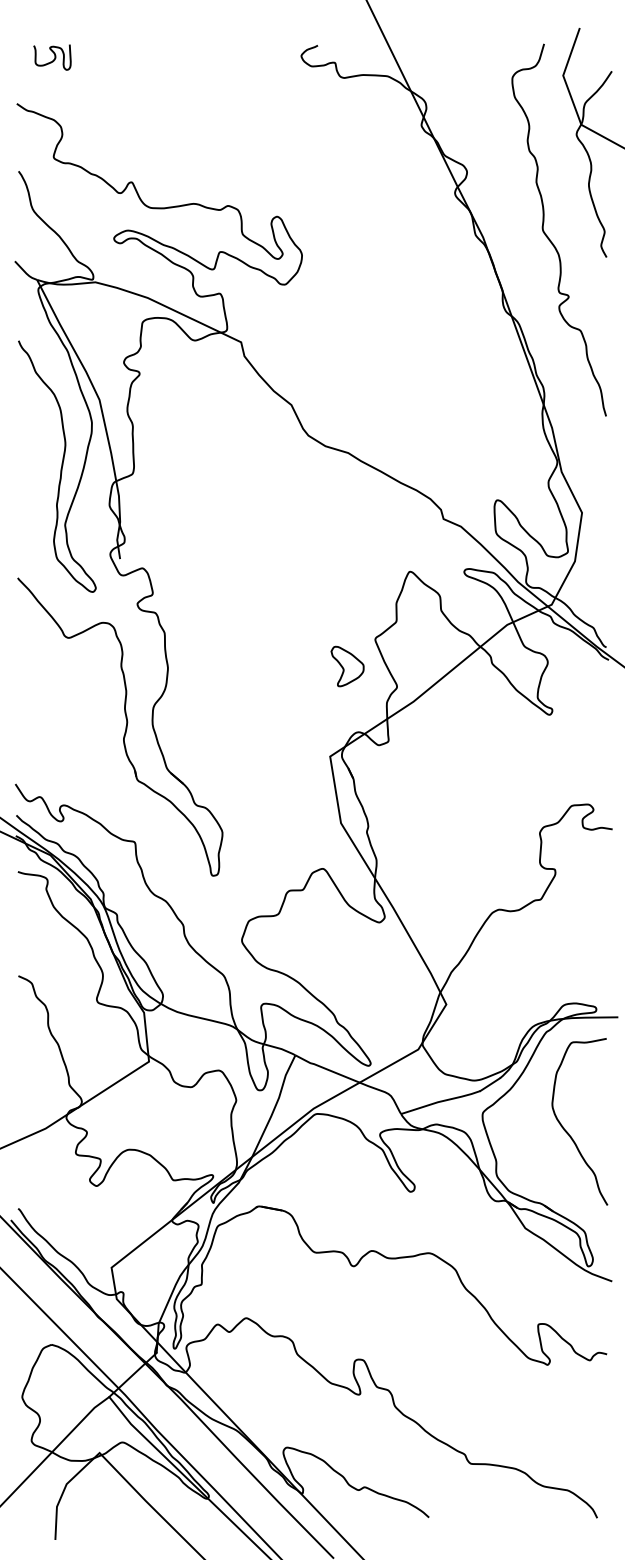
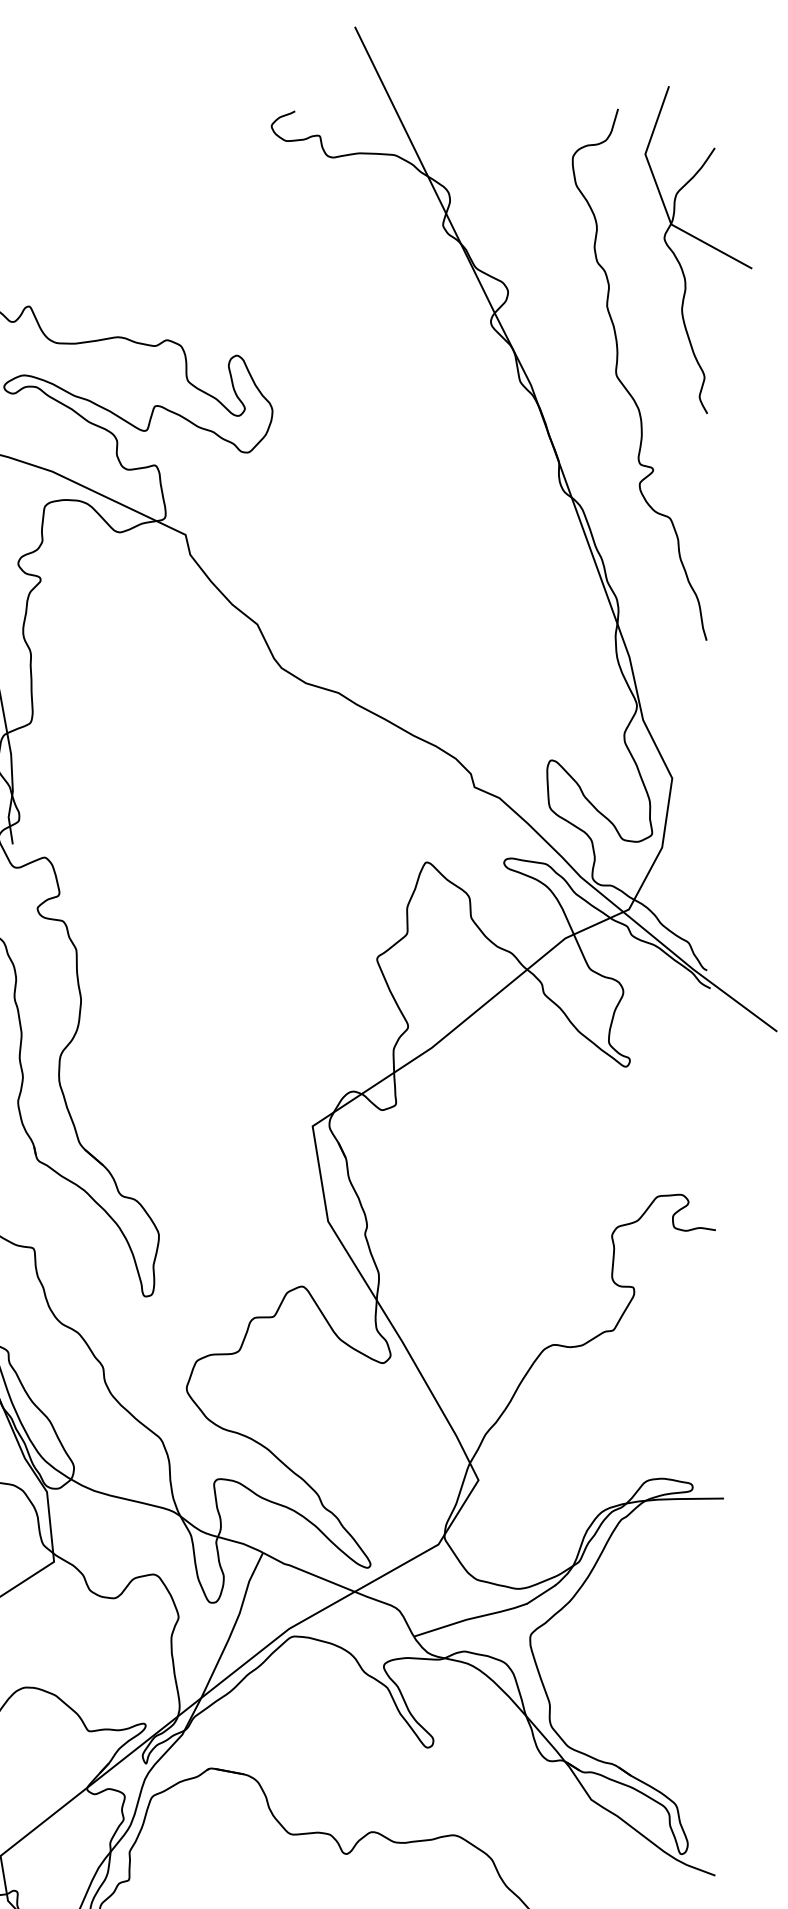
part: (347, 666) -> (337, 997), removed
curve: (568, 1132) -> (652, 1662), removed

